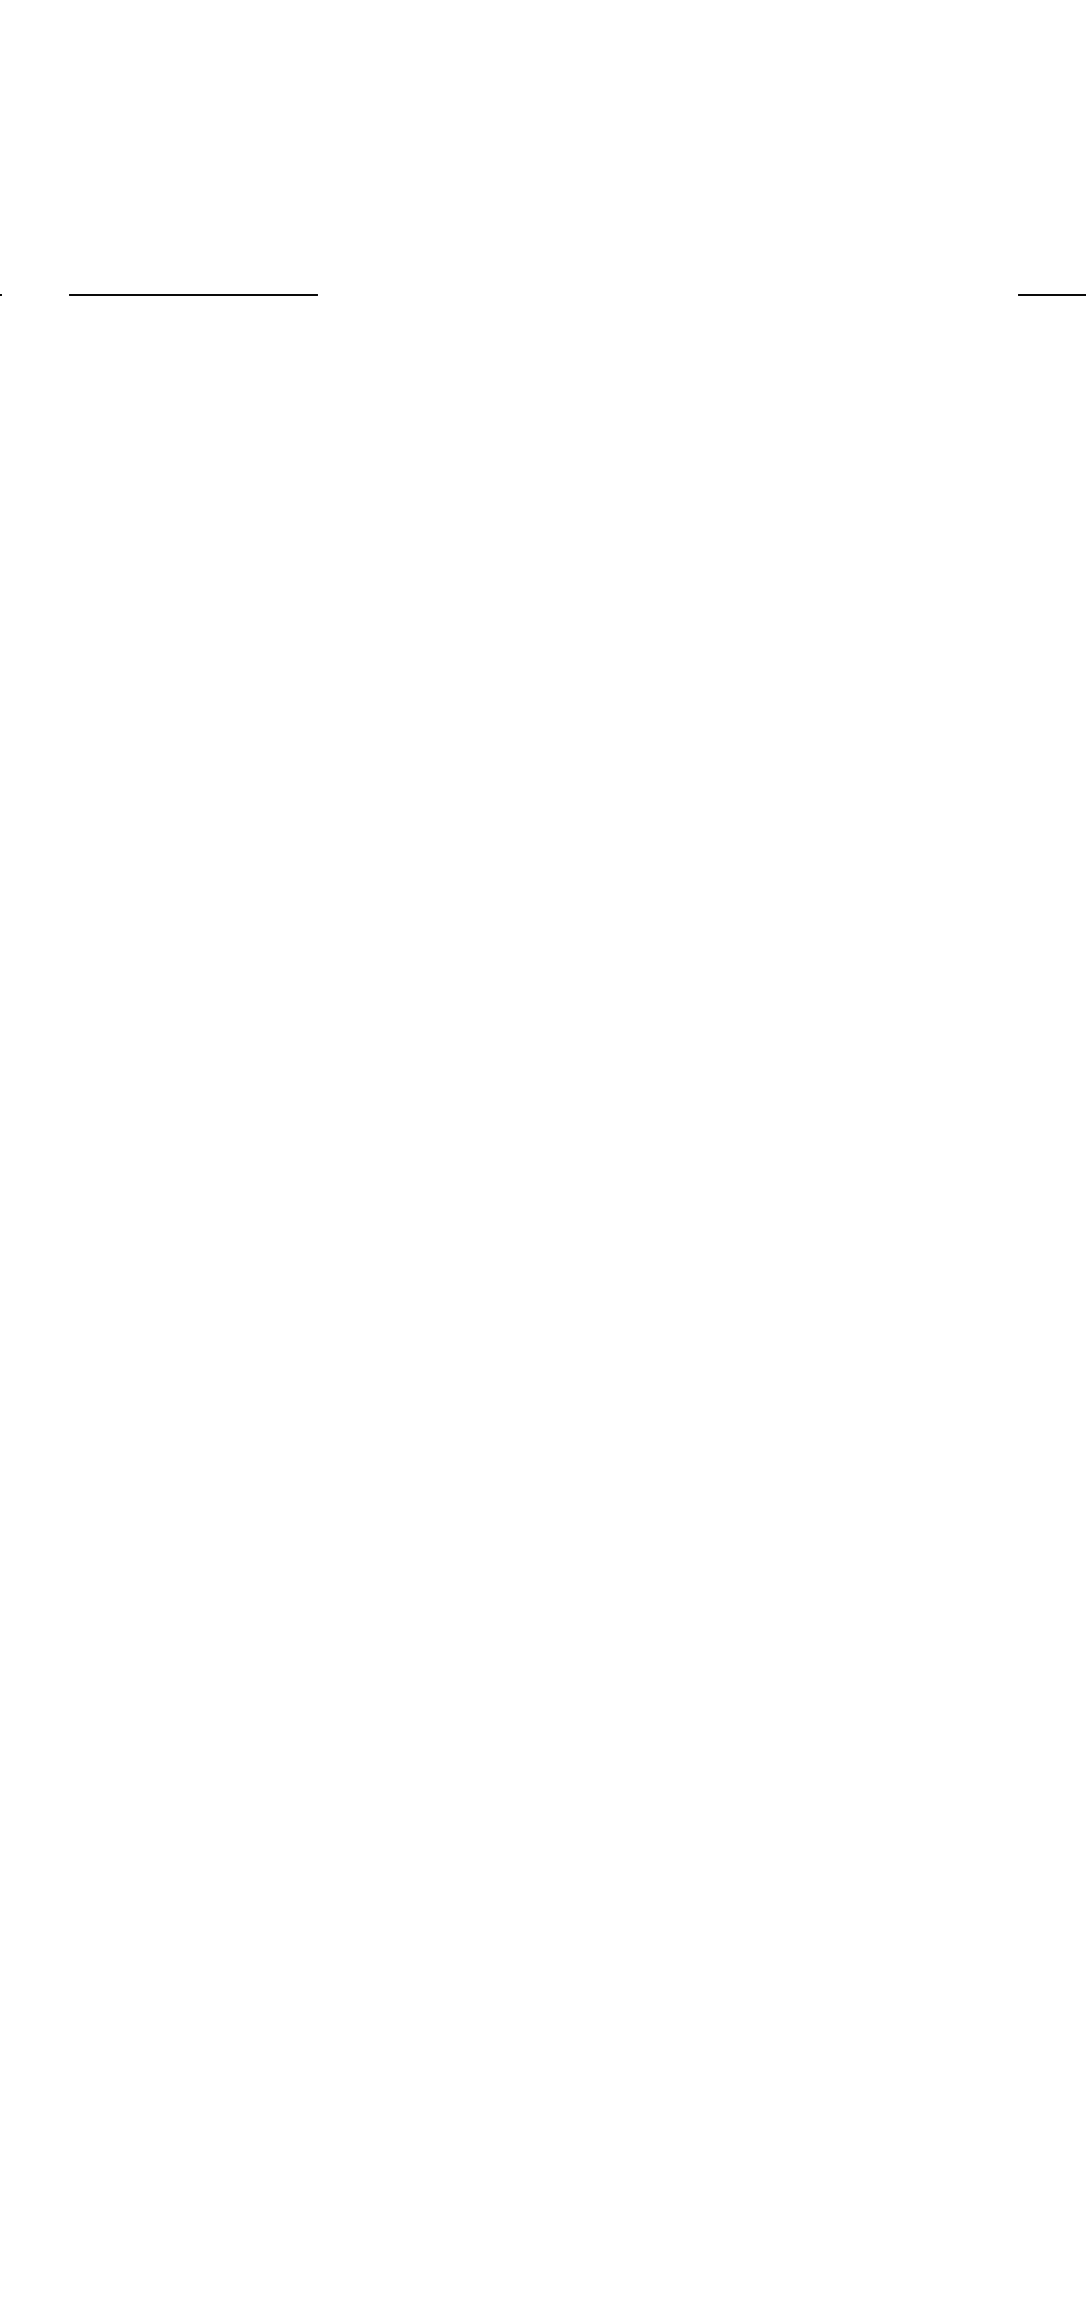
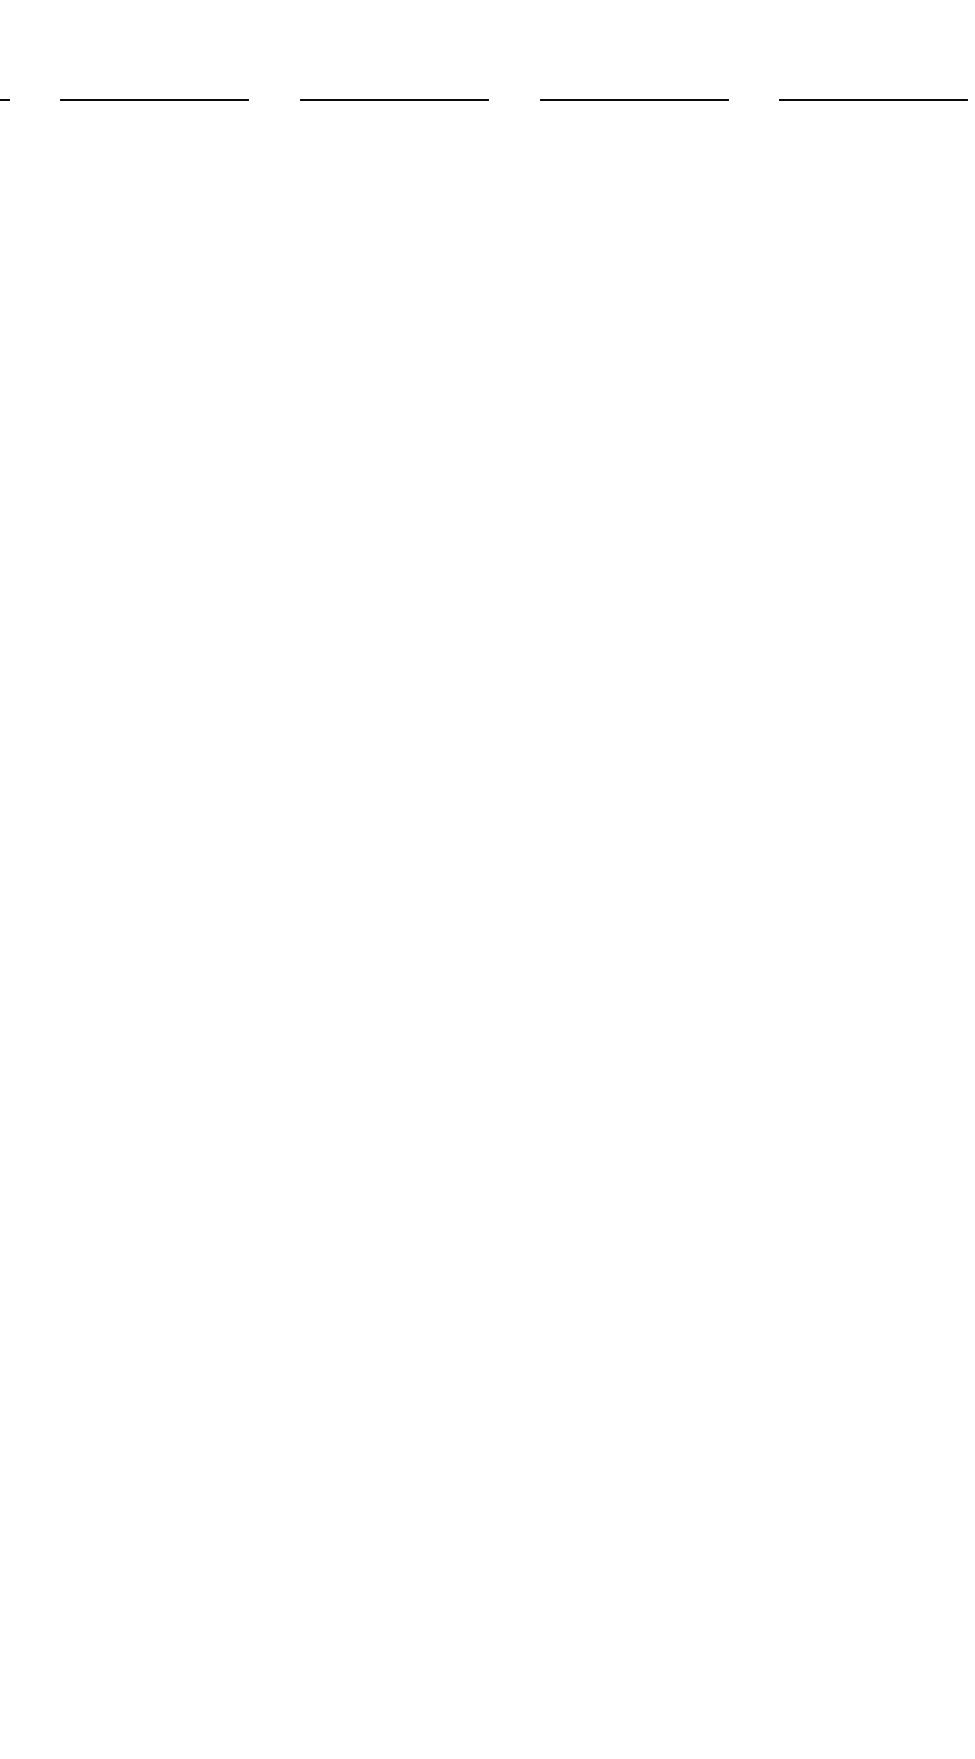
line: (826, 294) -> (634, 99), added
line: (508, 295) -> (393, 100), added

